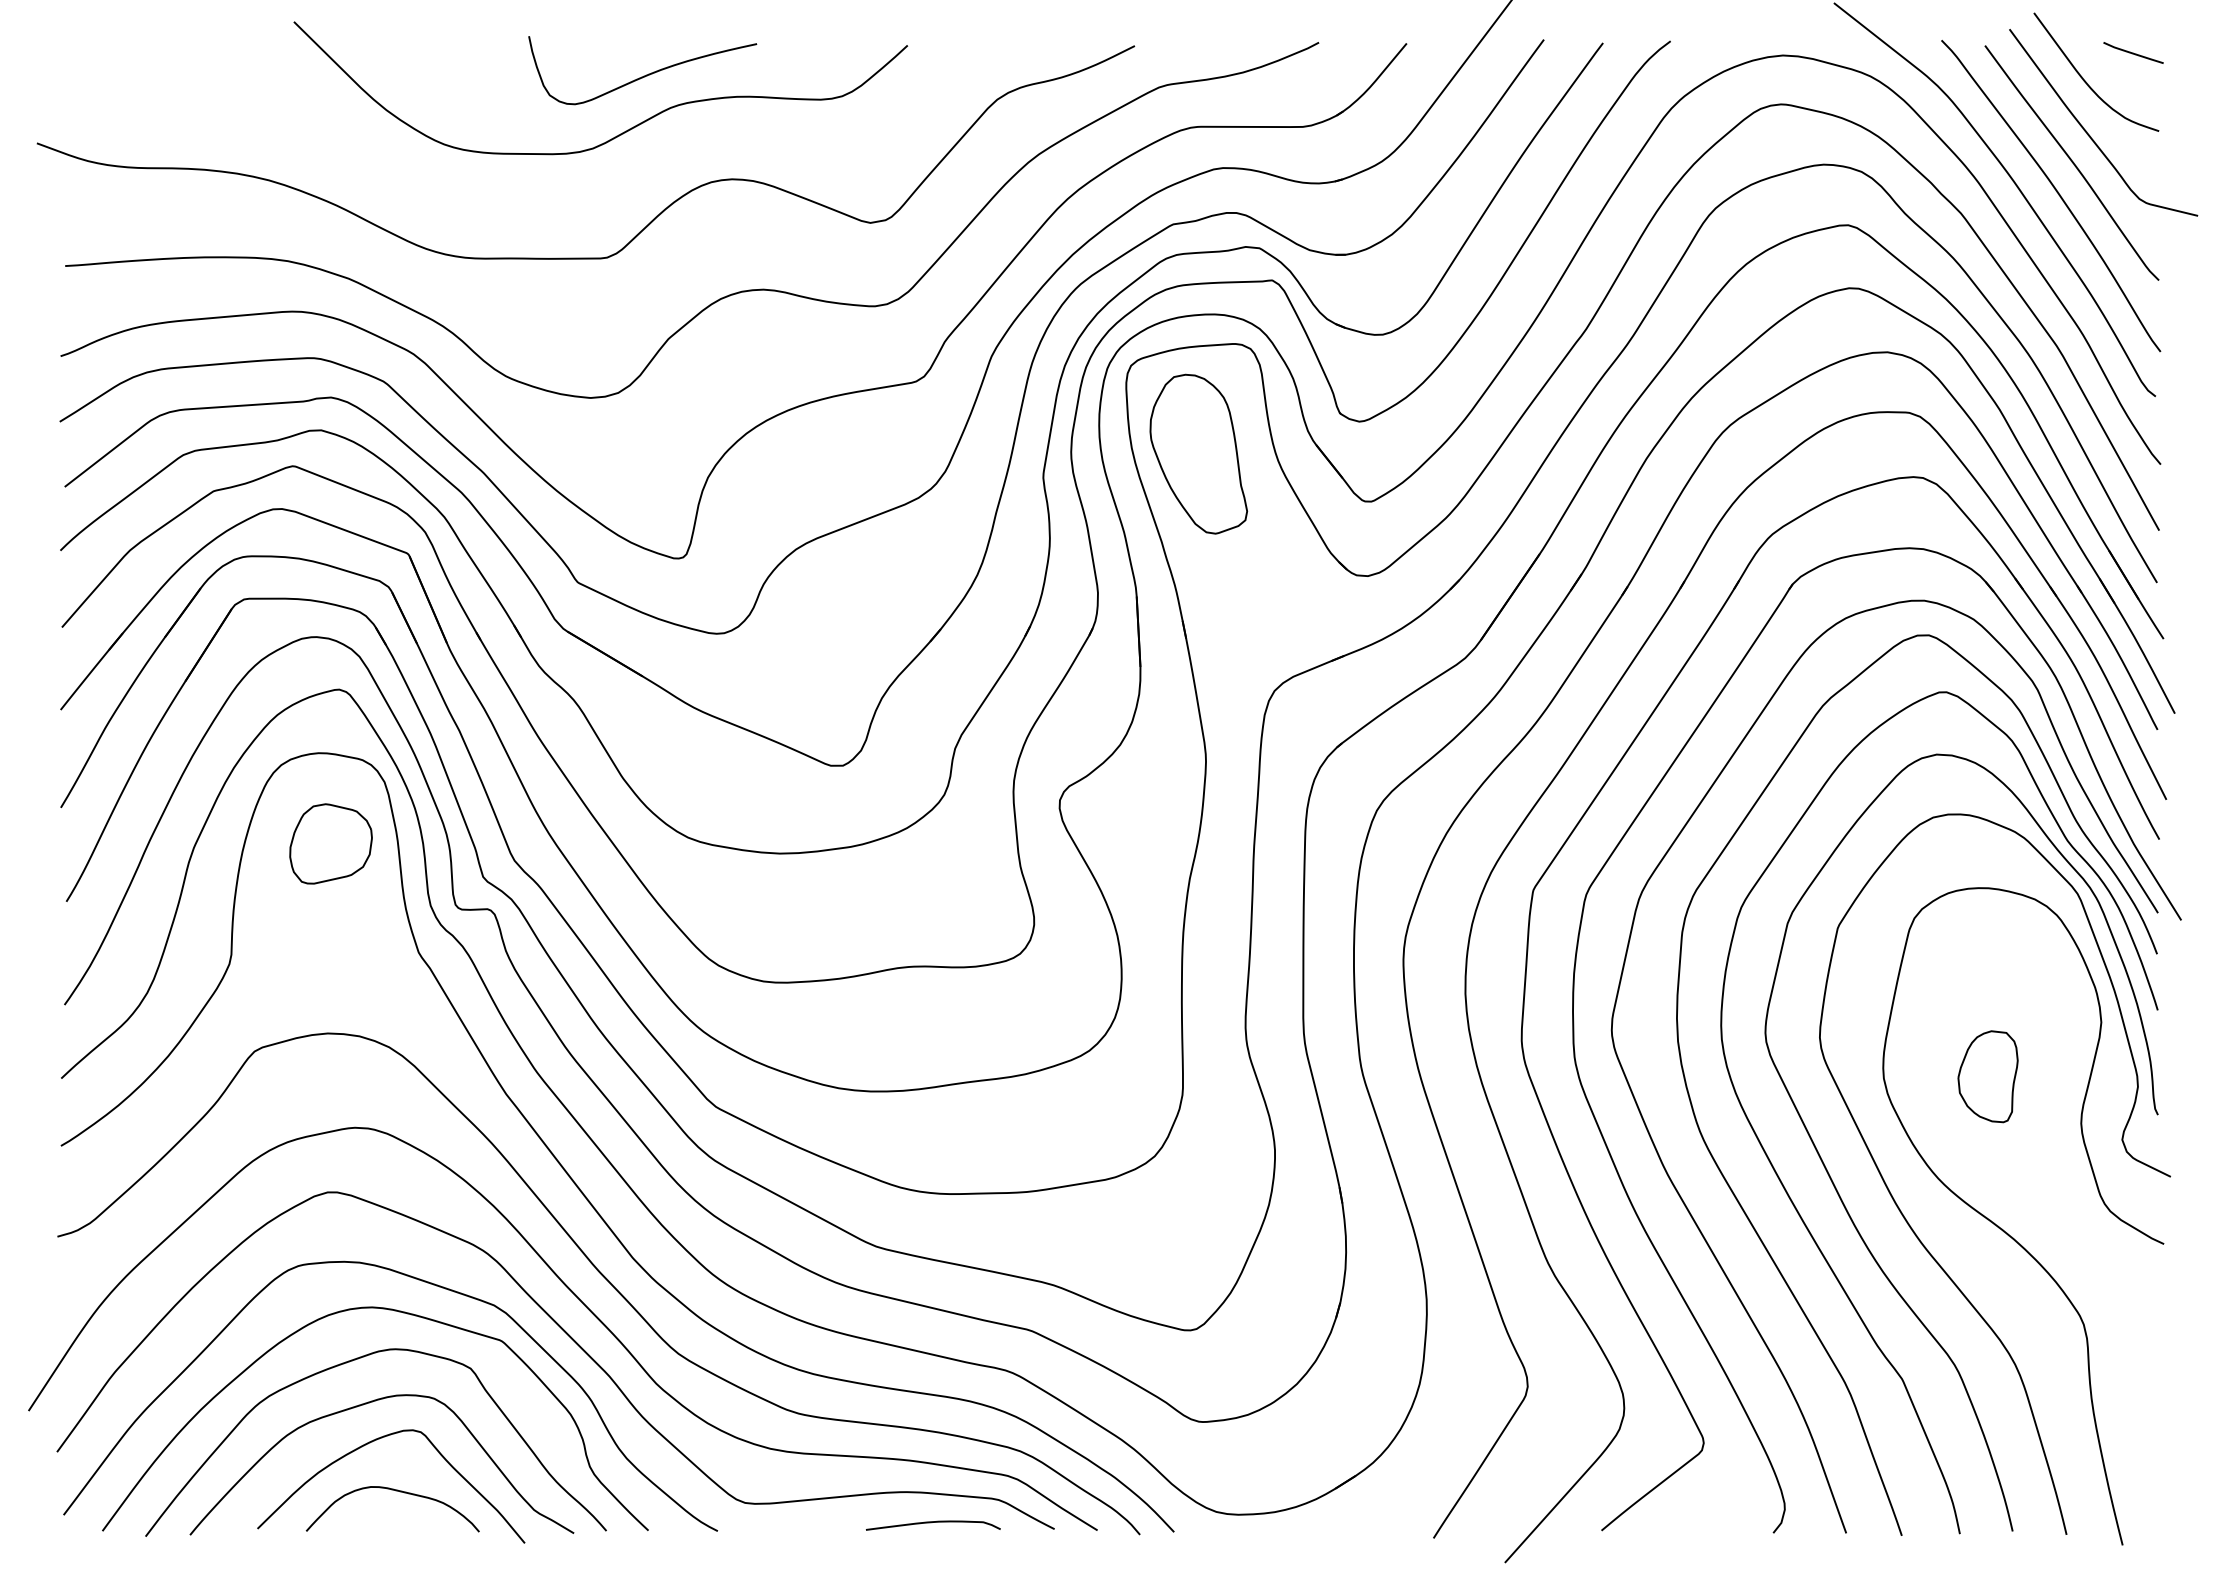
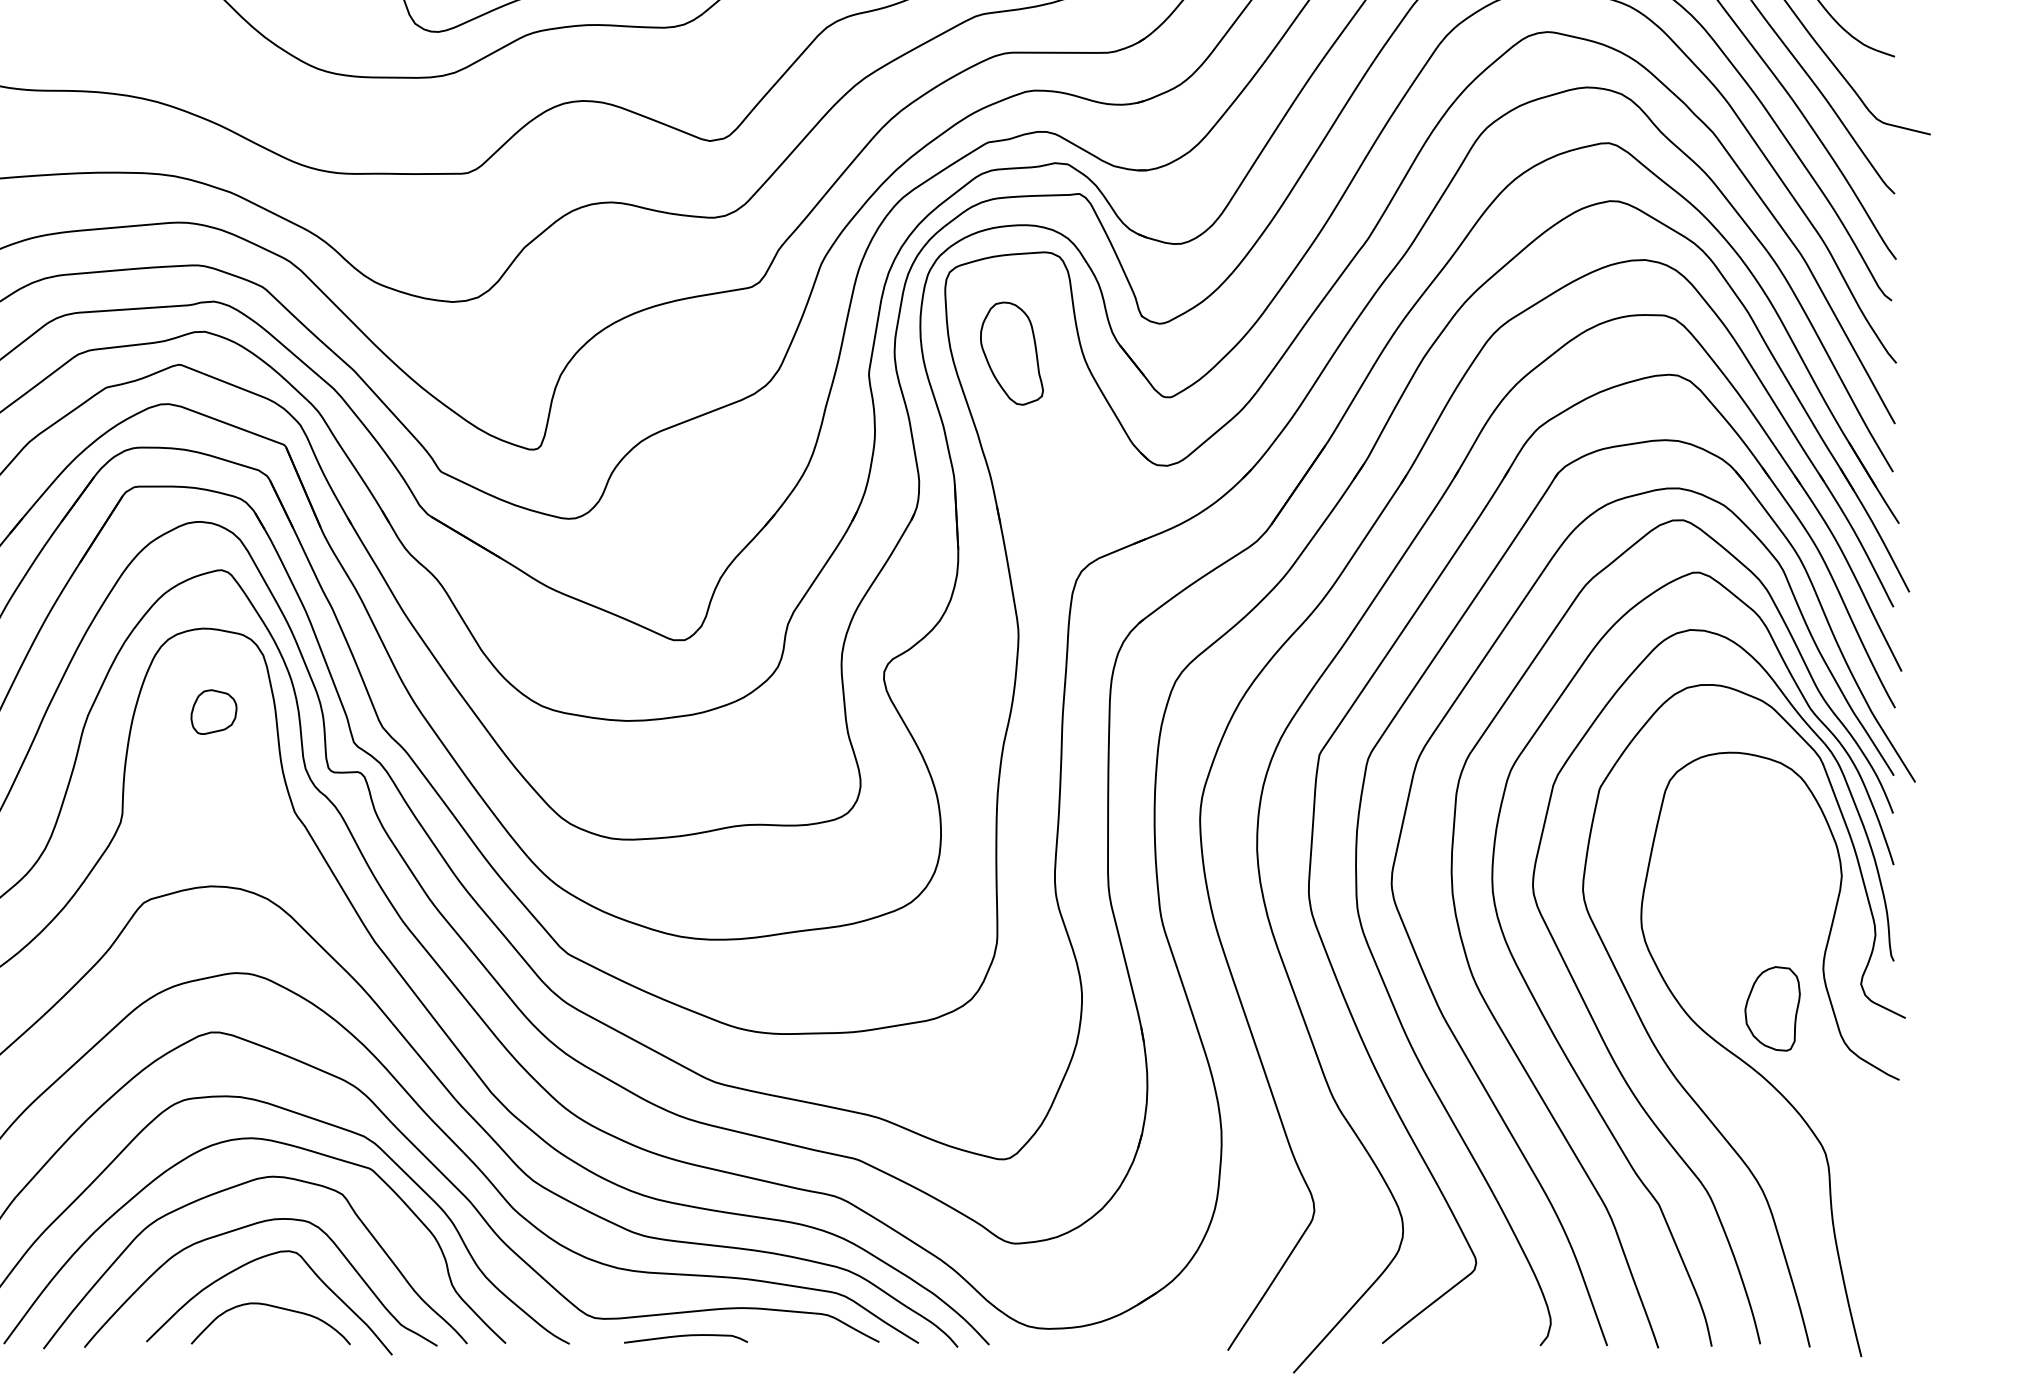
part: (1198, 453) -> (1011, 353), size x0.7
part: (330, 843) -> (213, 711), size x0.6
part: (1987, 1076) -> (1772, 1008), moved
curve: (931, 1523) -> (684, 1336), moved

